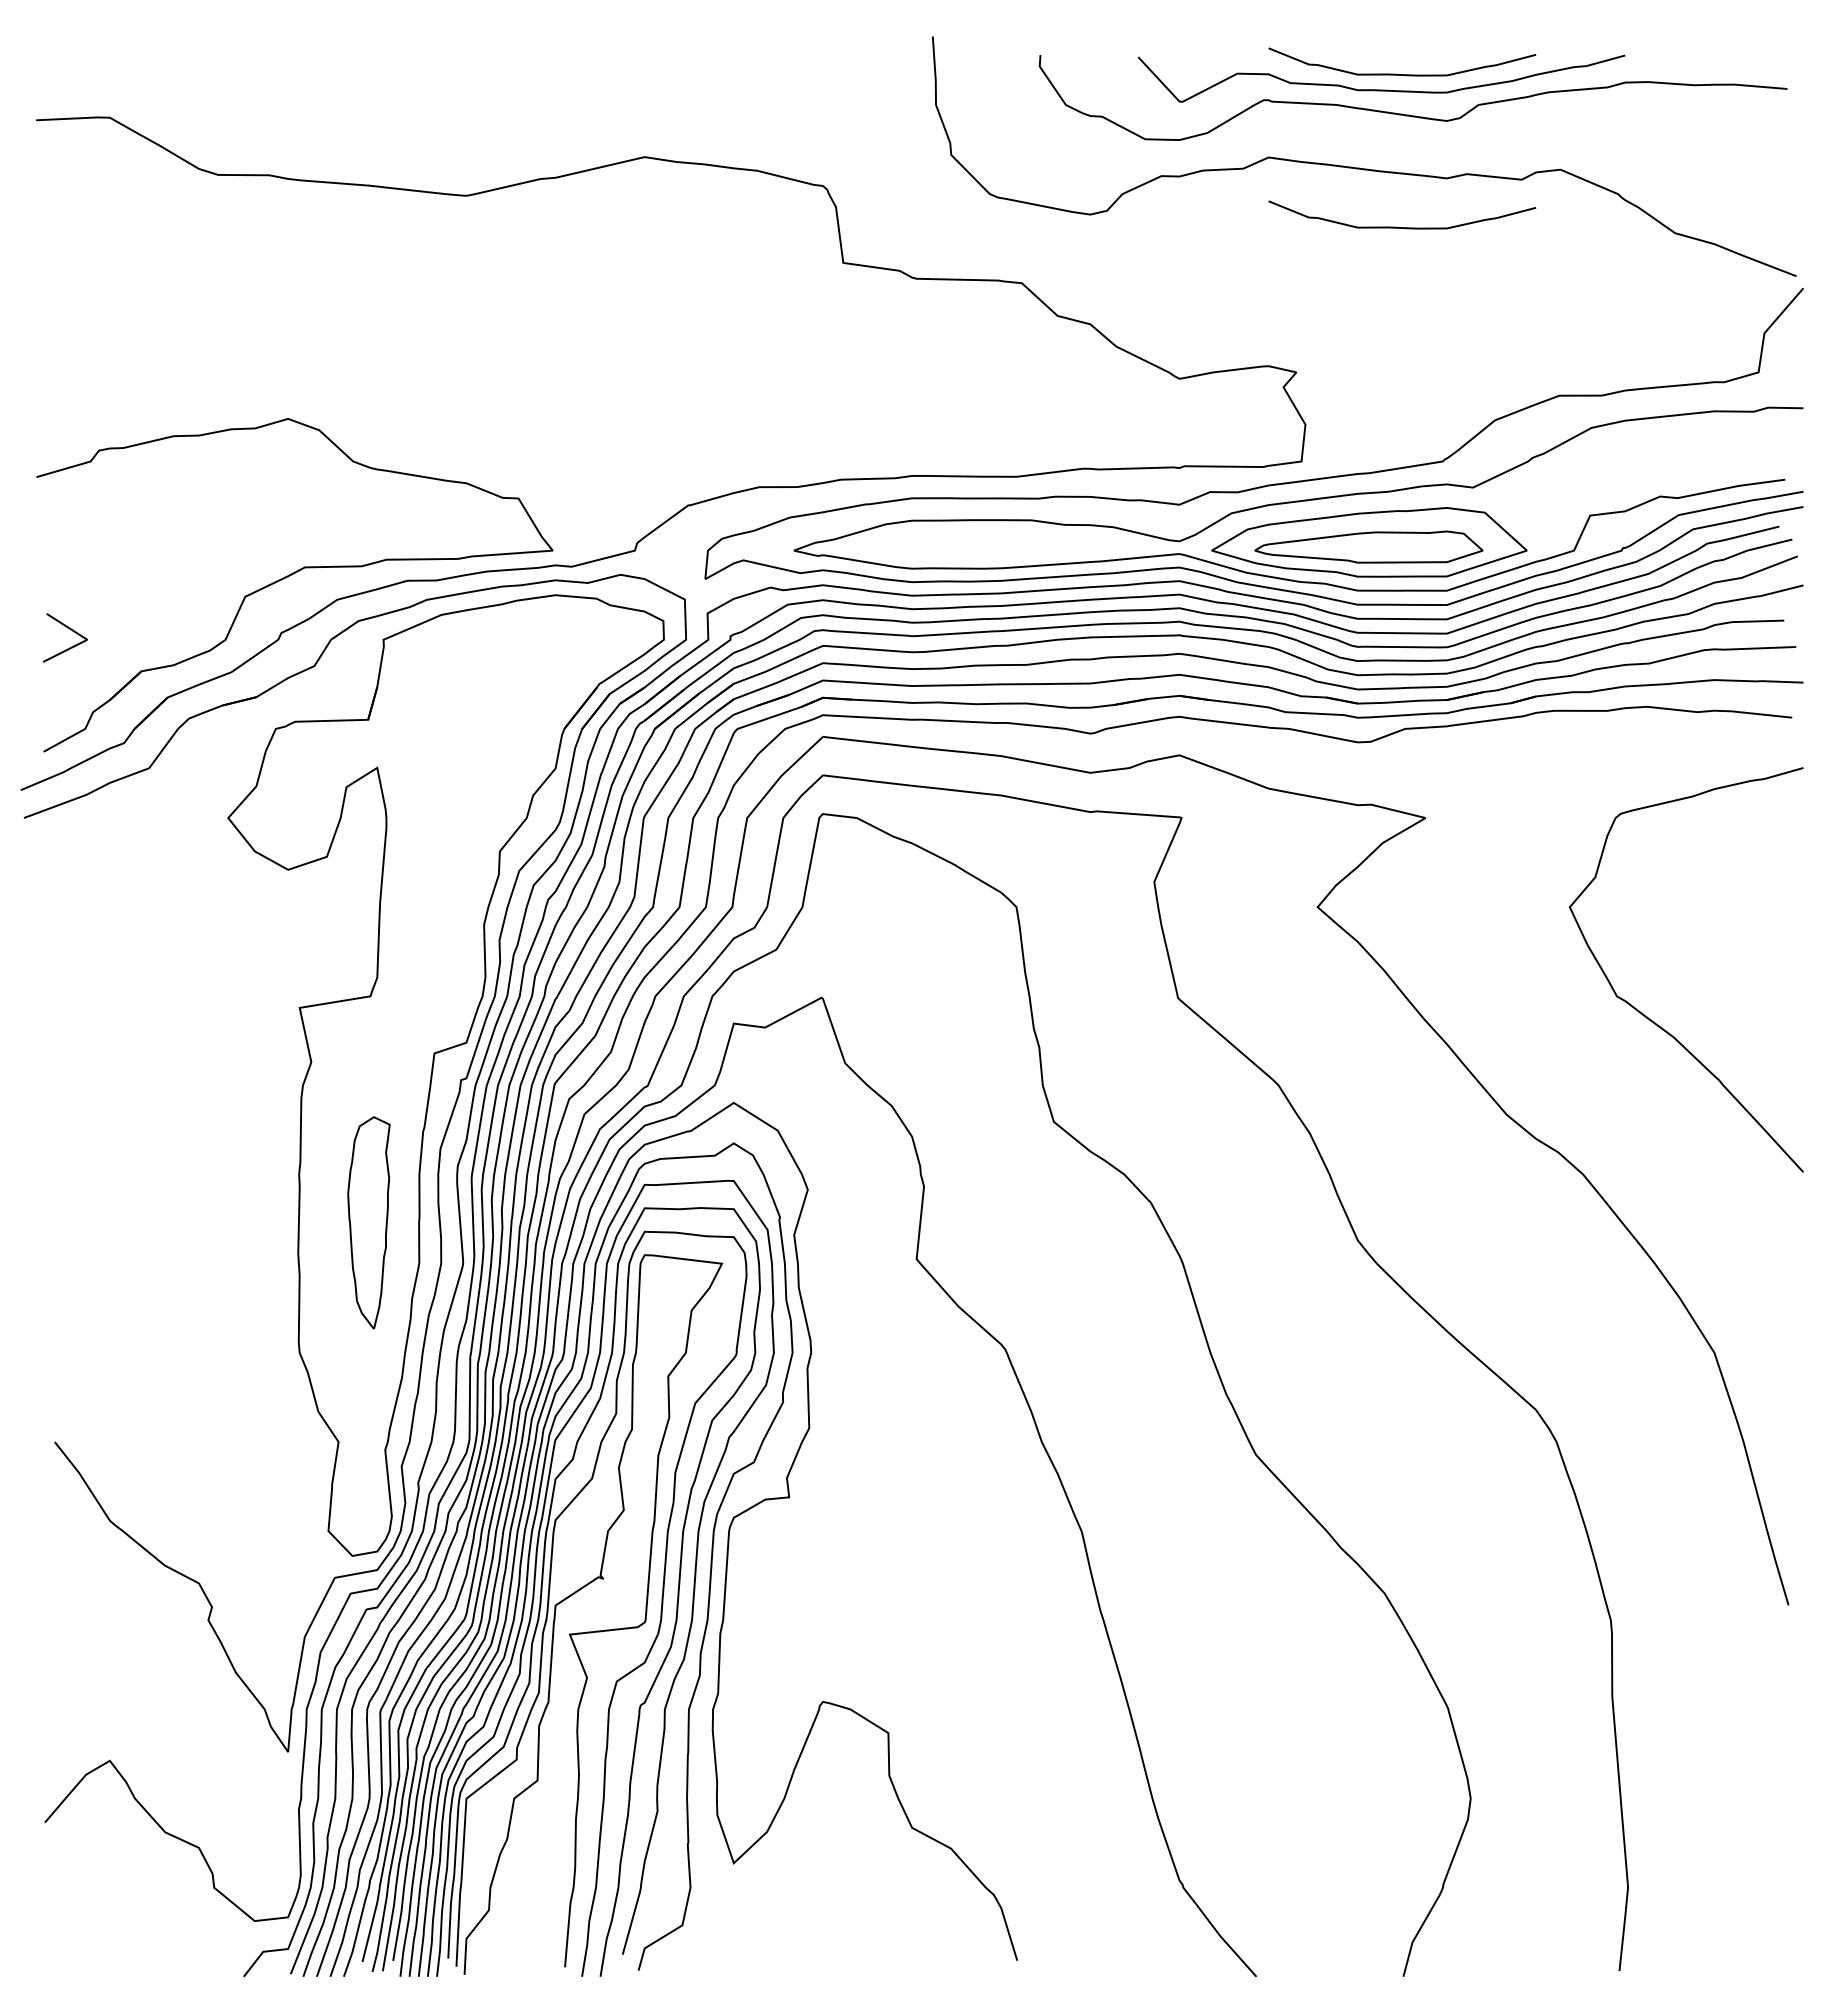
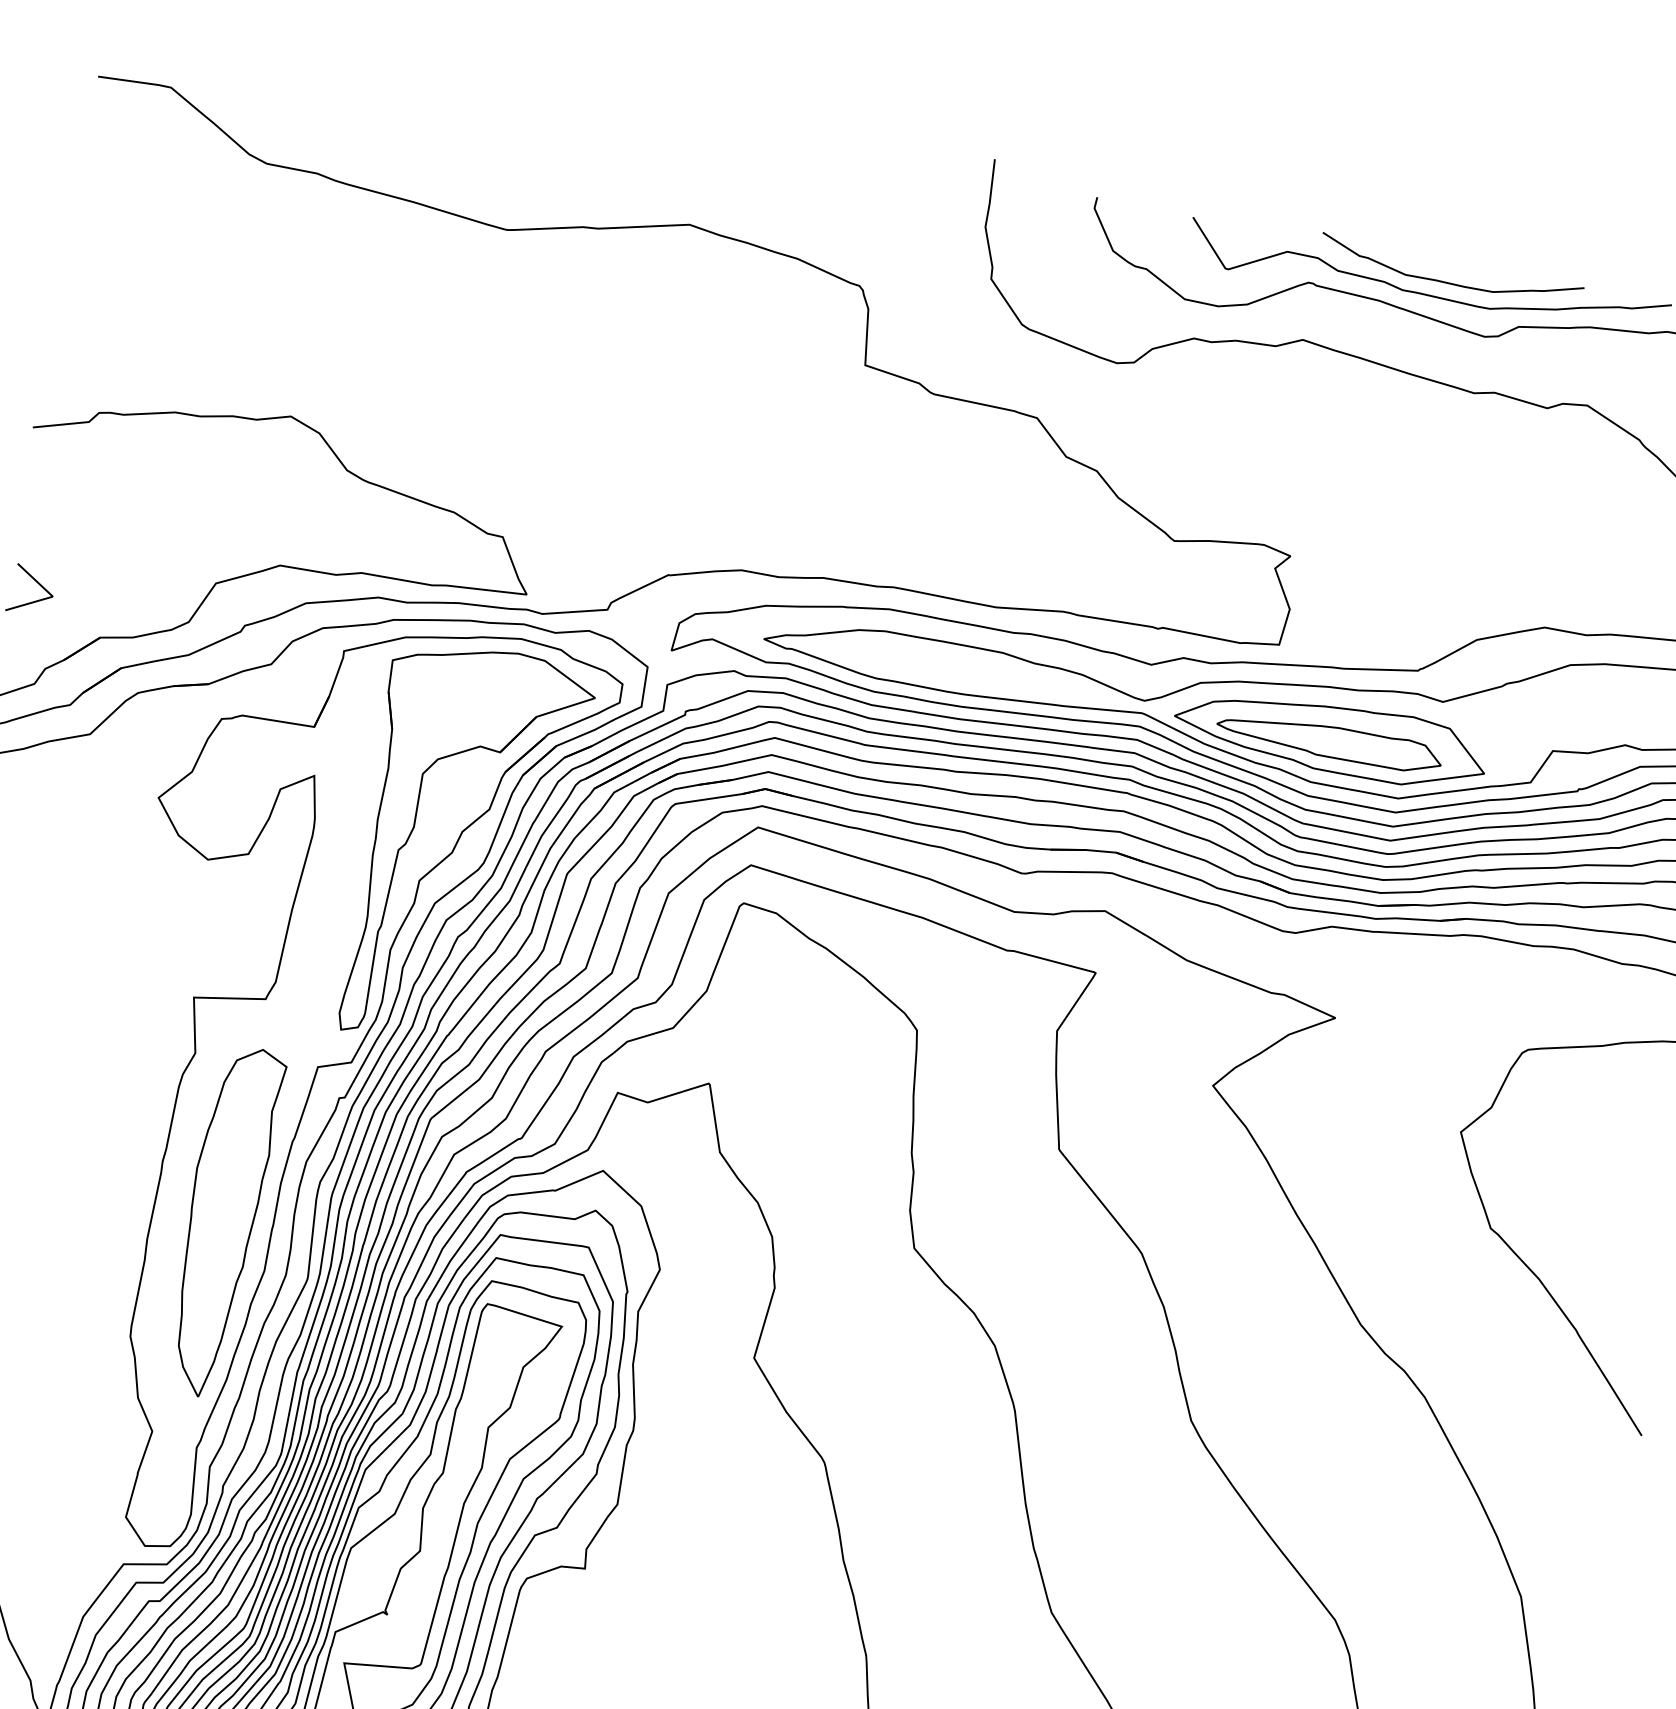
curve: (1402, 227) -> (1421, 433), removed
part: (485, 801) -> (414, 828), added
part: (368, 1222) -> (222, 1221), size x1.67

